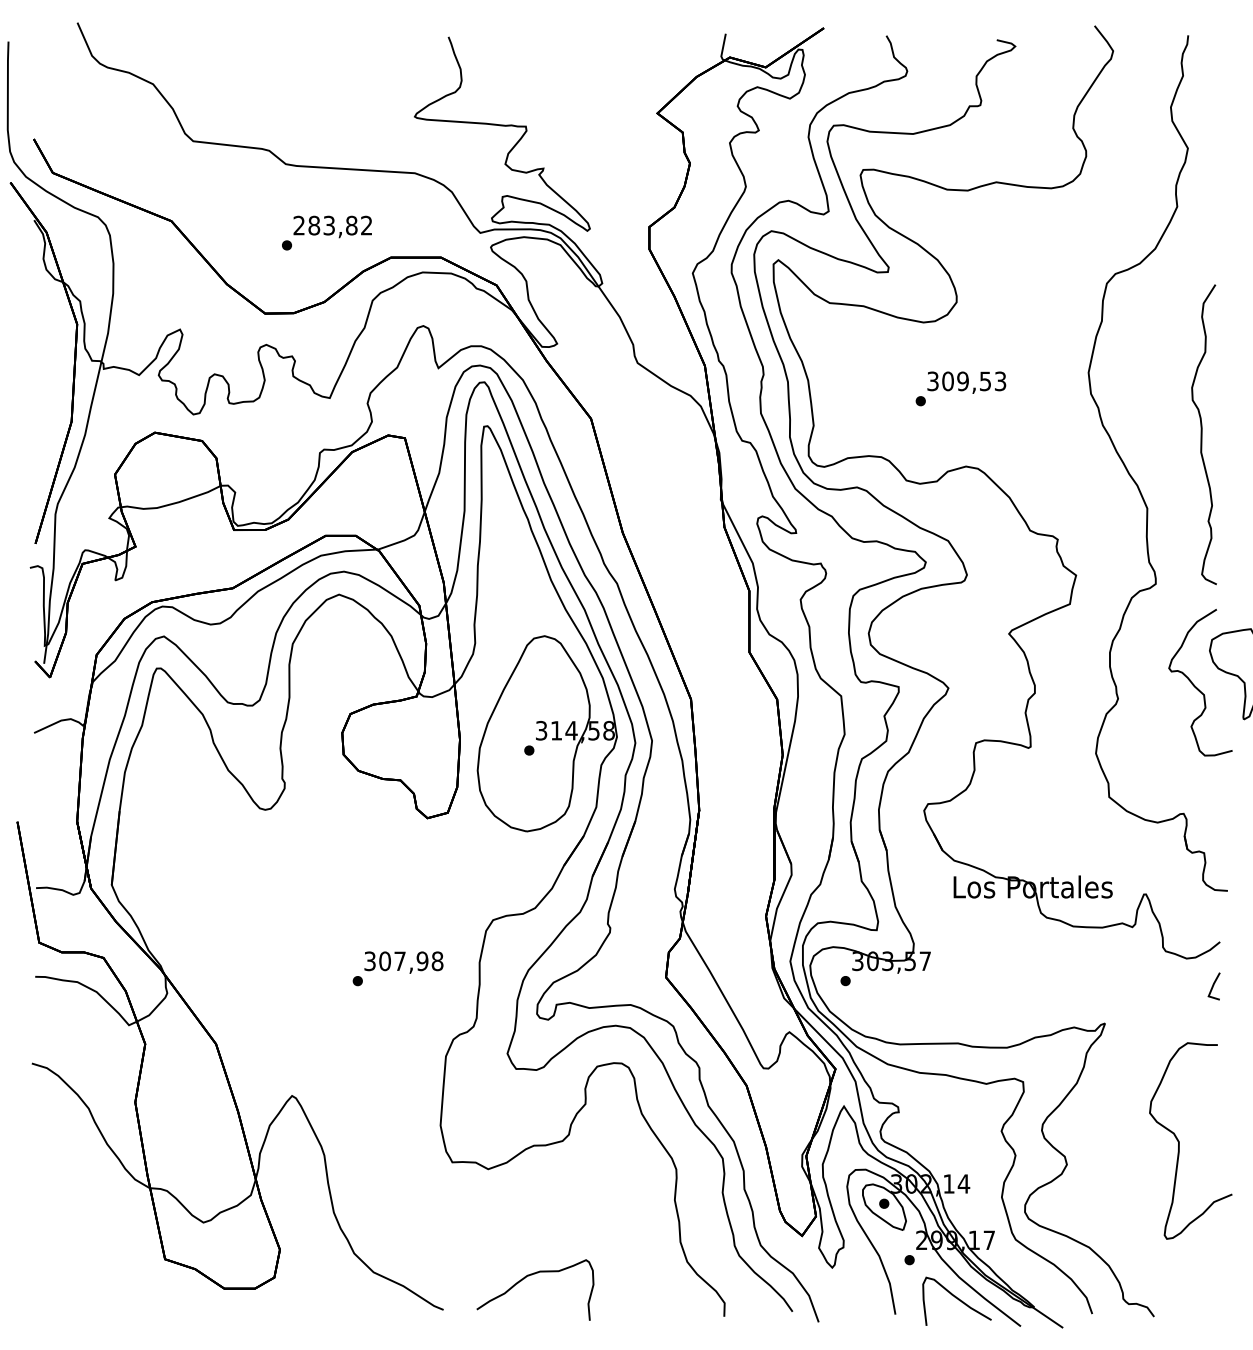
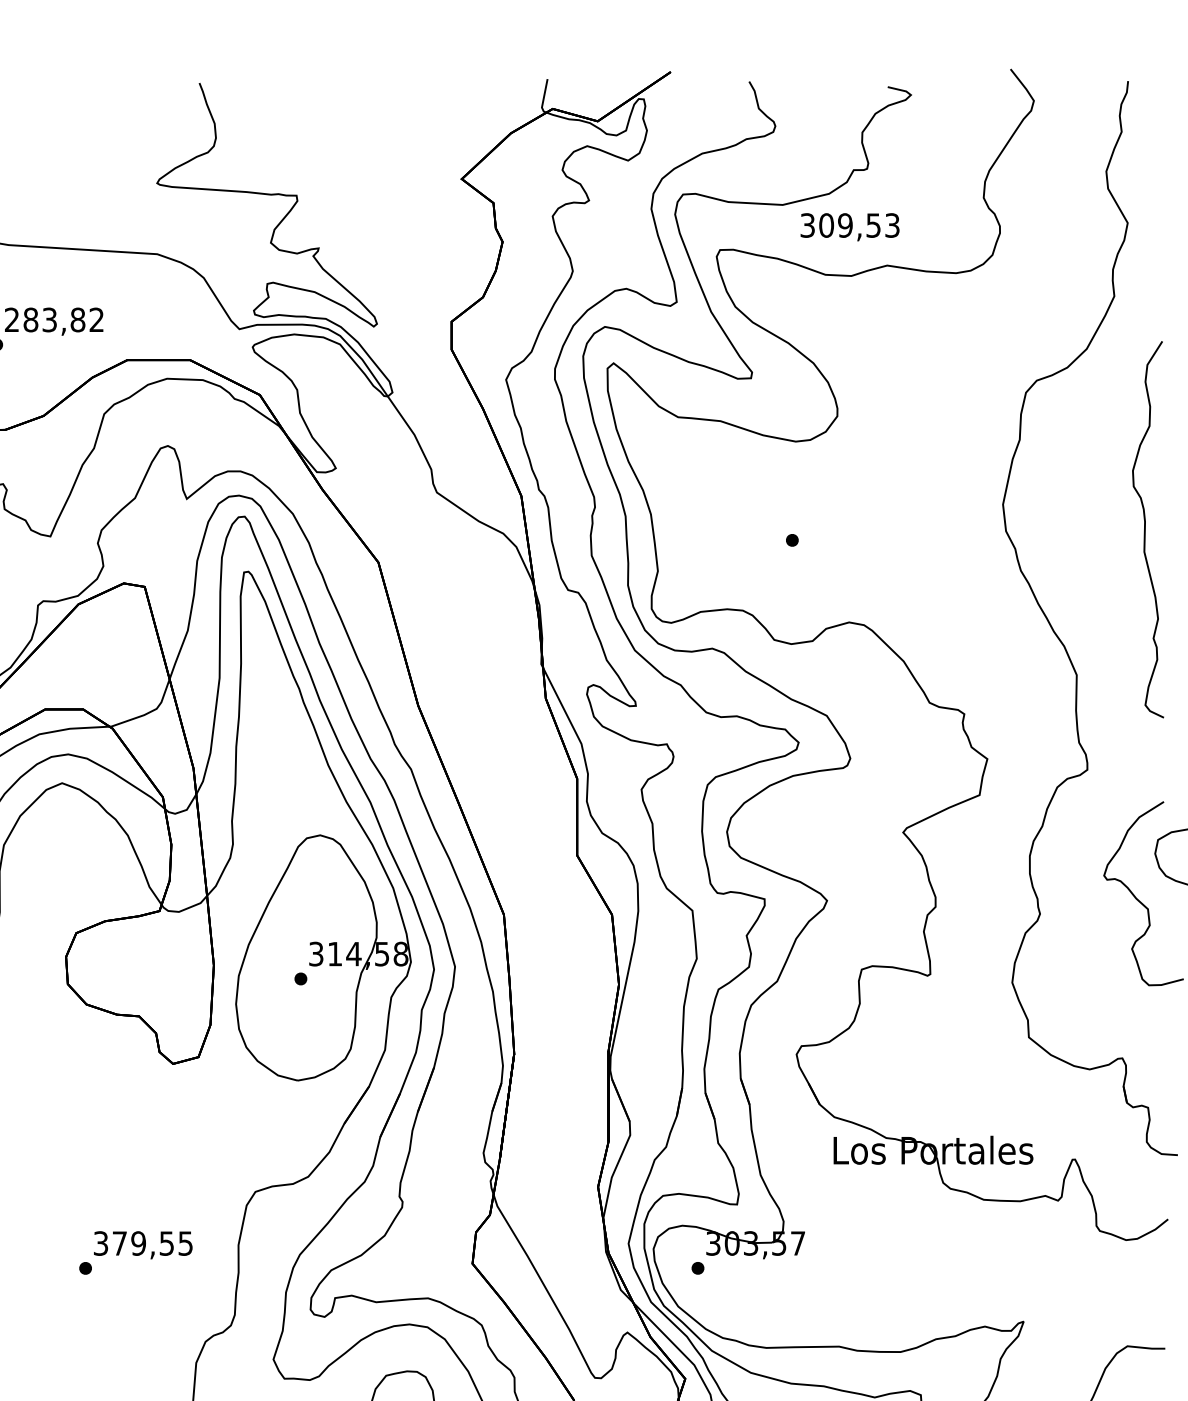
text: (966, 382) -> (849, 226), moved
curve: (1202, 434) -> (1146, 529), moved
text: (411, 961) -> (152, 1243), 307,98 -> 379,55
line: (1213, 986) -> (1159, 1275), removed

